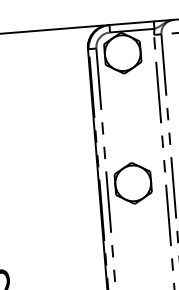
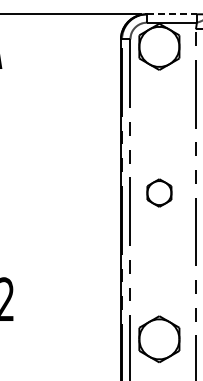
line: (132, 23) -> (172, 14), solid -> dashed
part: (133, 182) -> (159, 192), size x0.6

